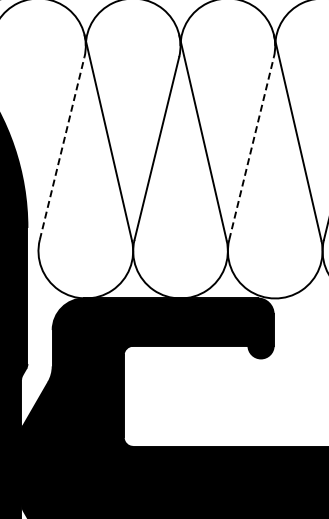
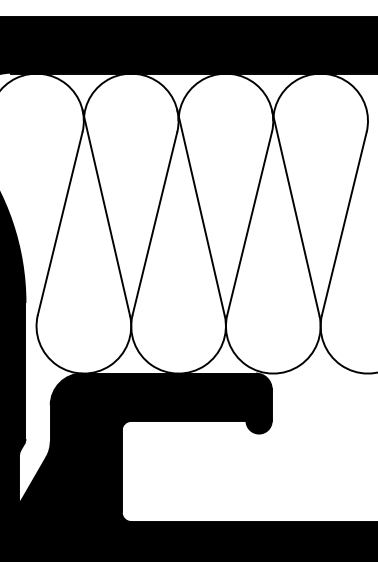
line: (62, 148) -> (60, 223), dashed -> solid
line: (251, 148) -> (249, 223), dashed -> solid

